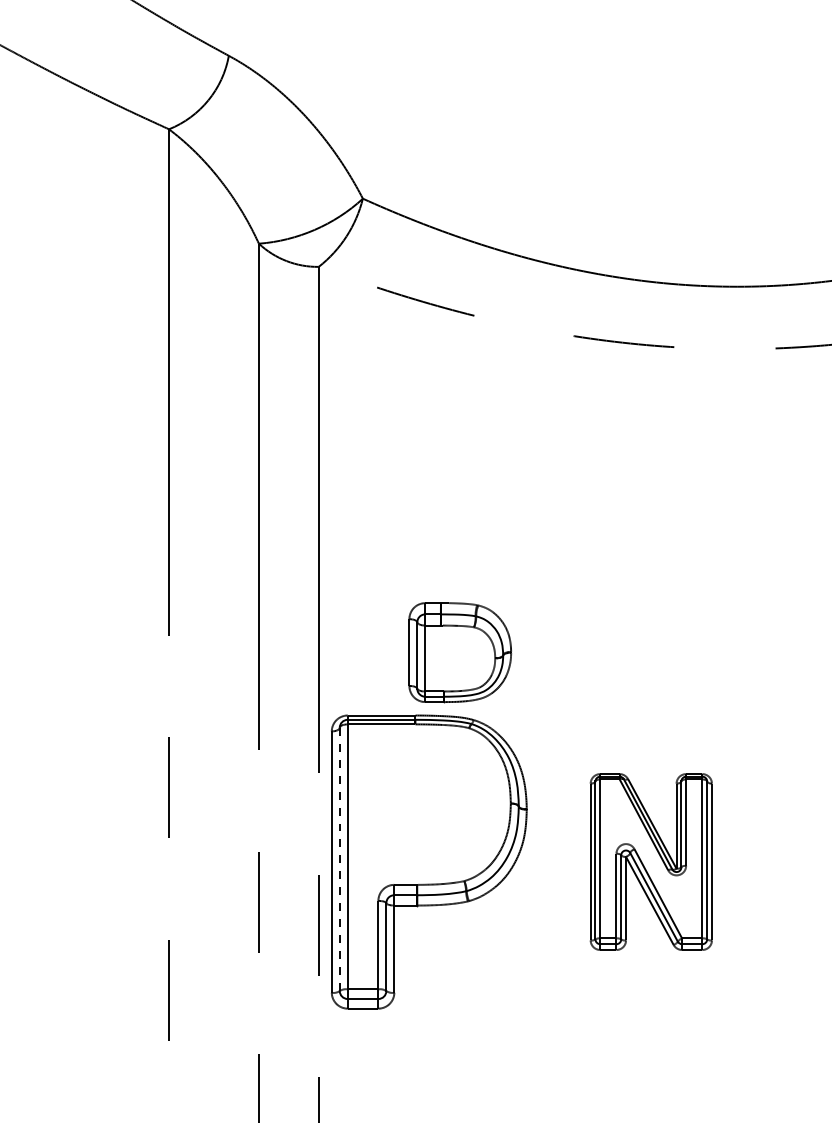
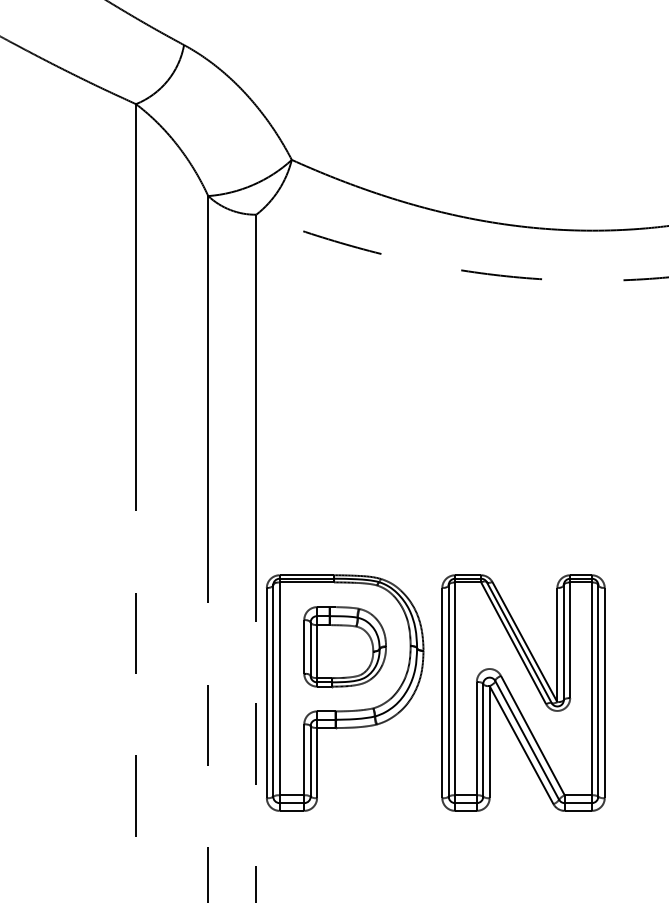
part: (460, 652) -> (345, 646), moved
line: (339, 859) -> (273, 691), dashed -> solid
part: (651, 861) -> (523, 692), size x1.67

